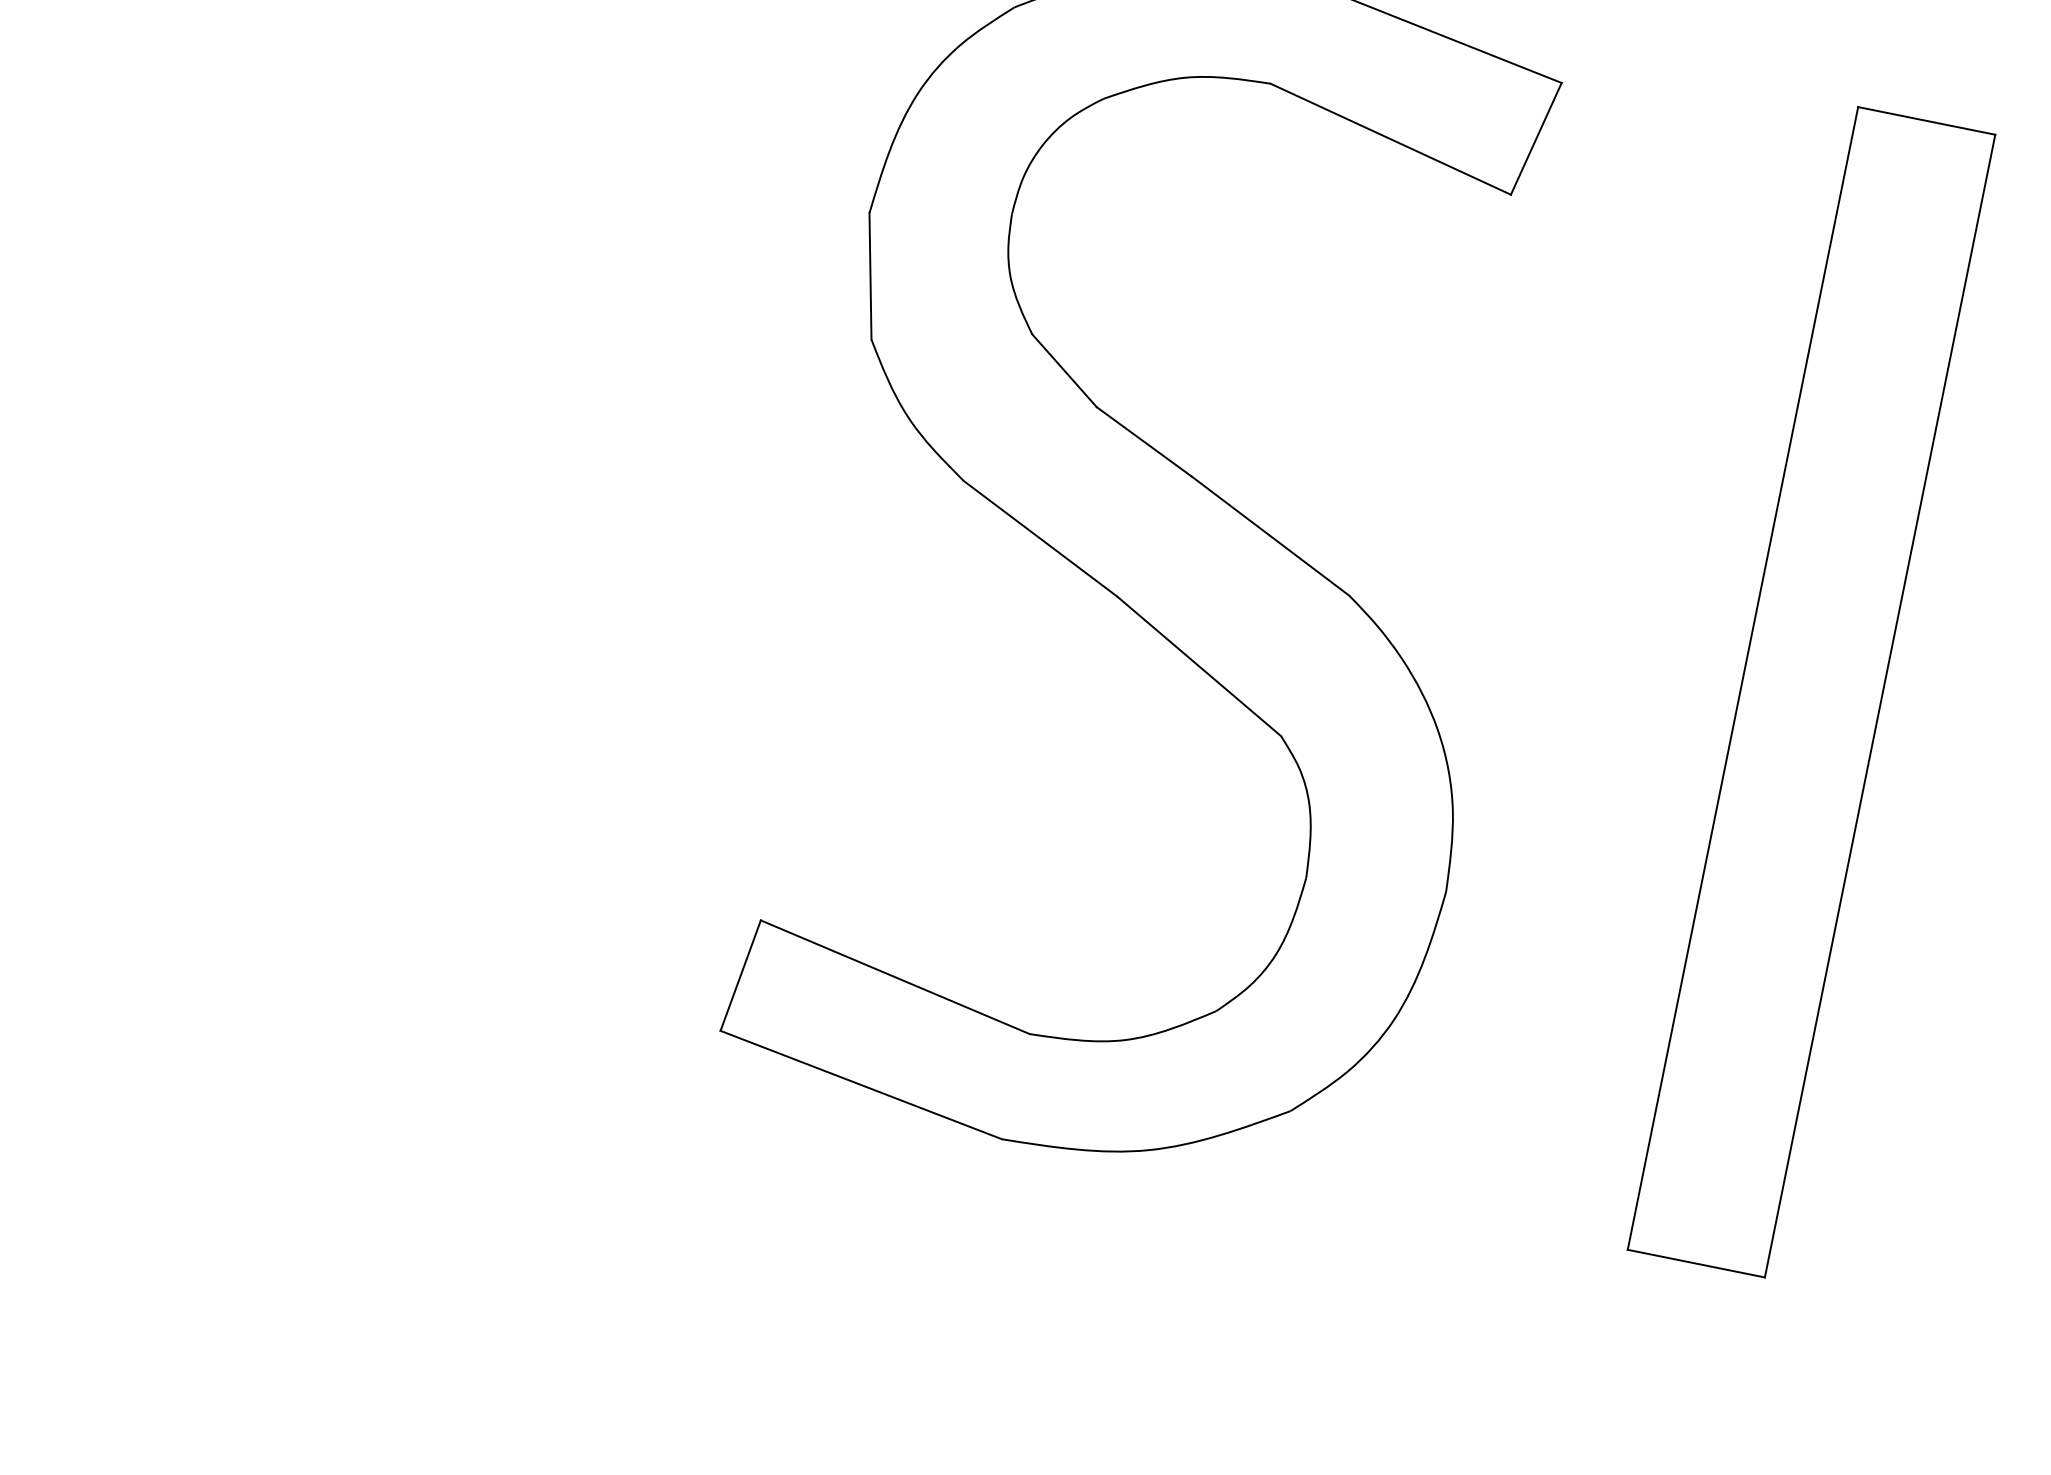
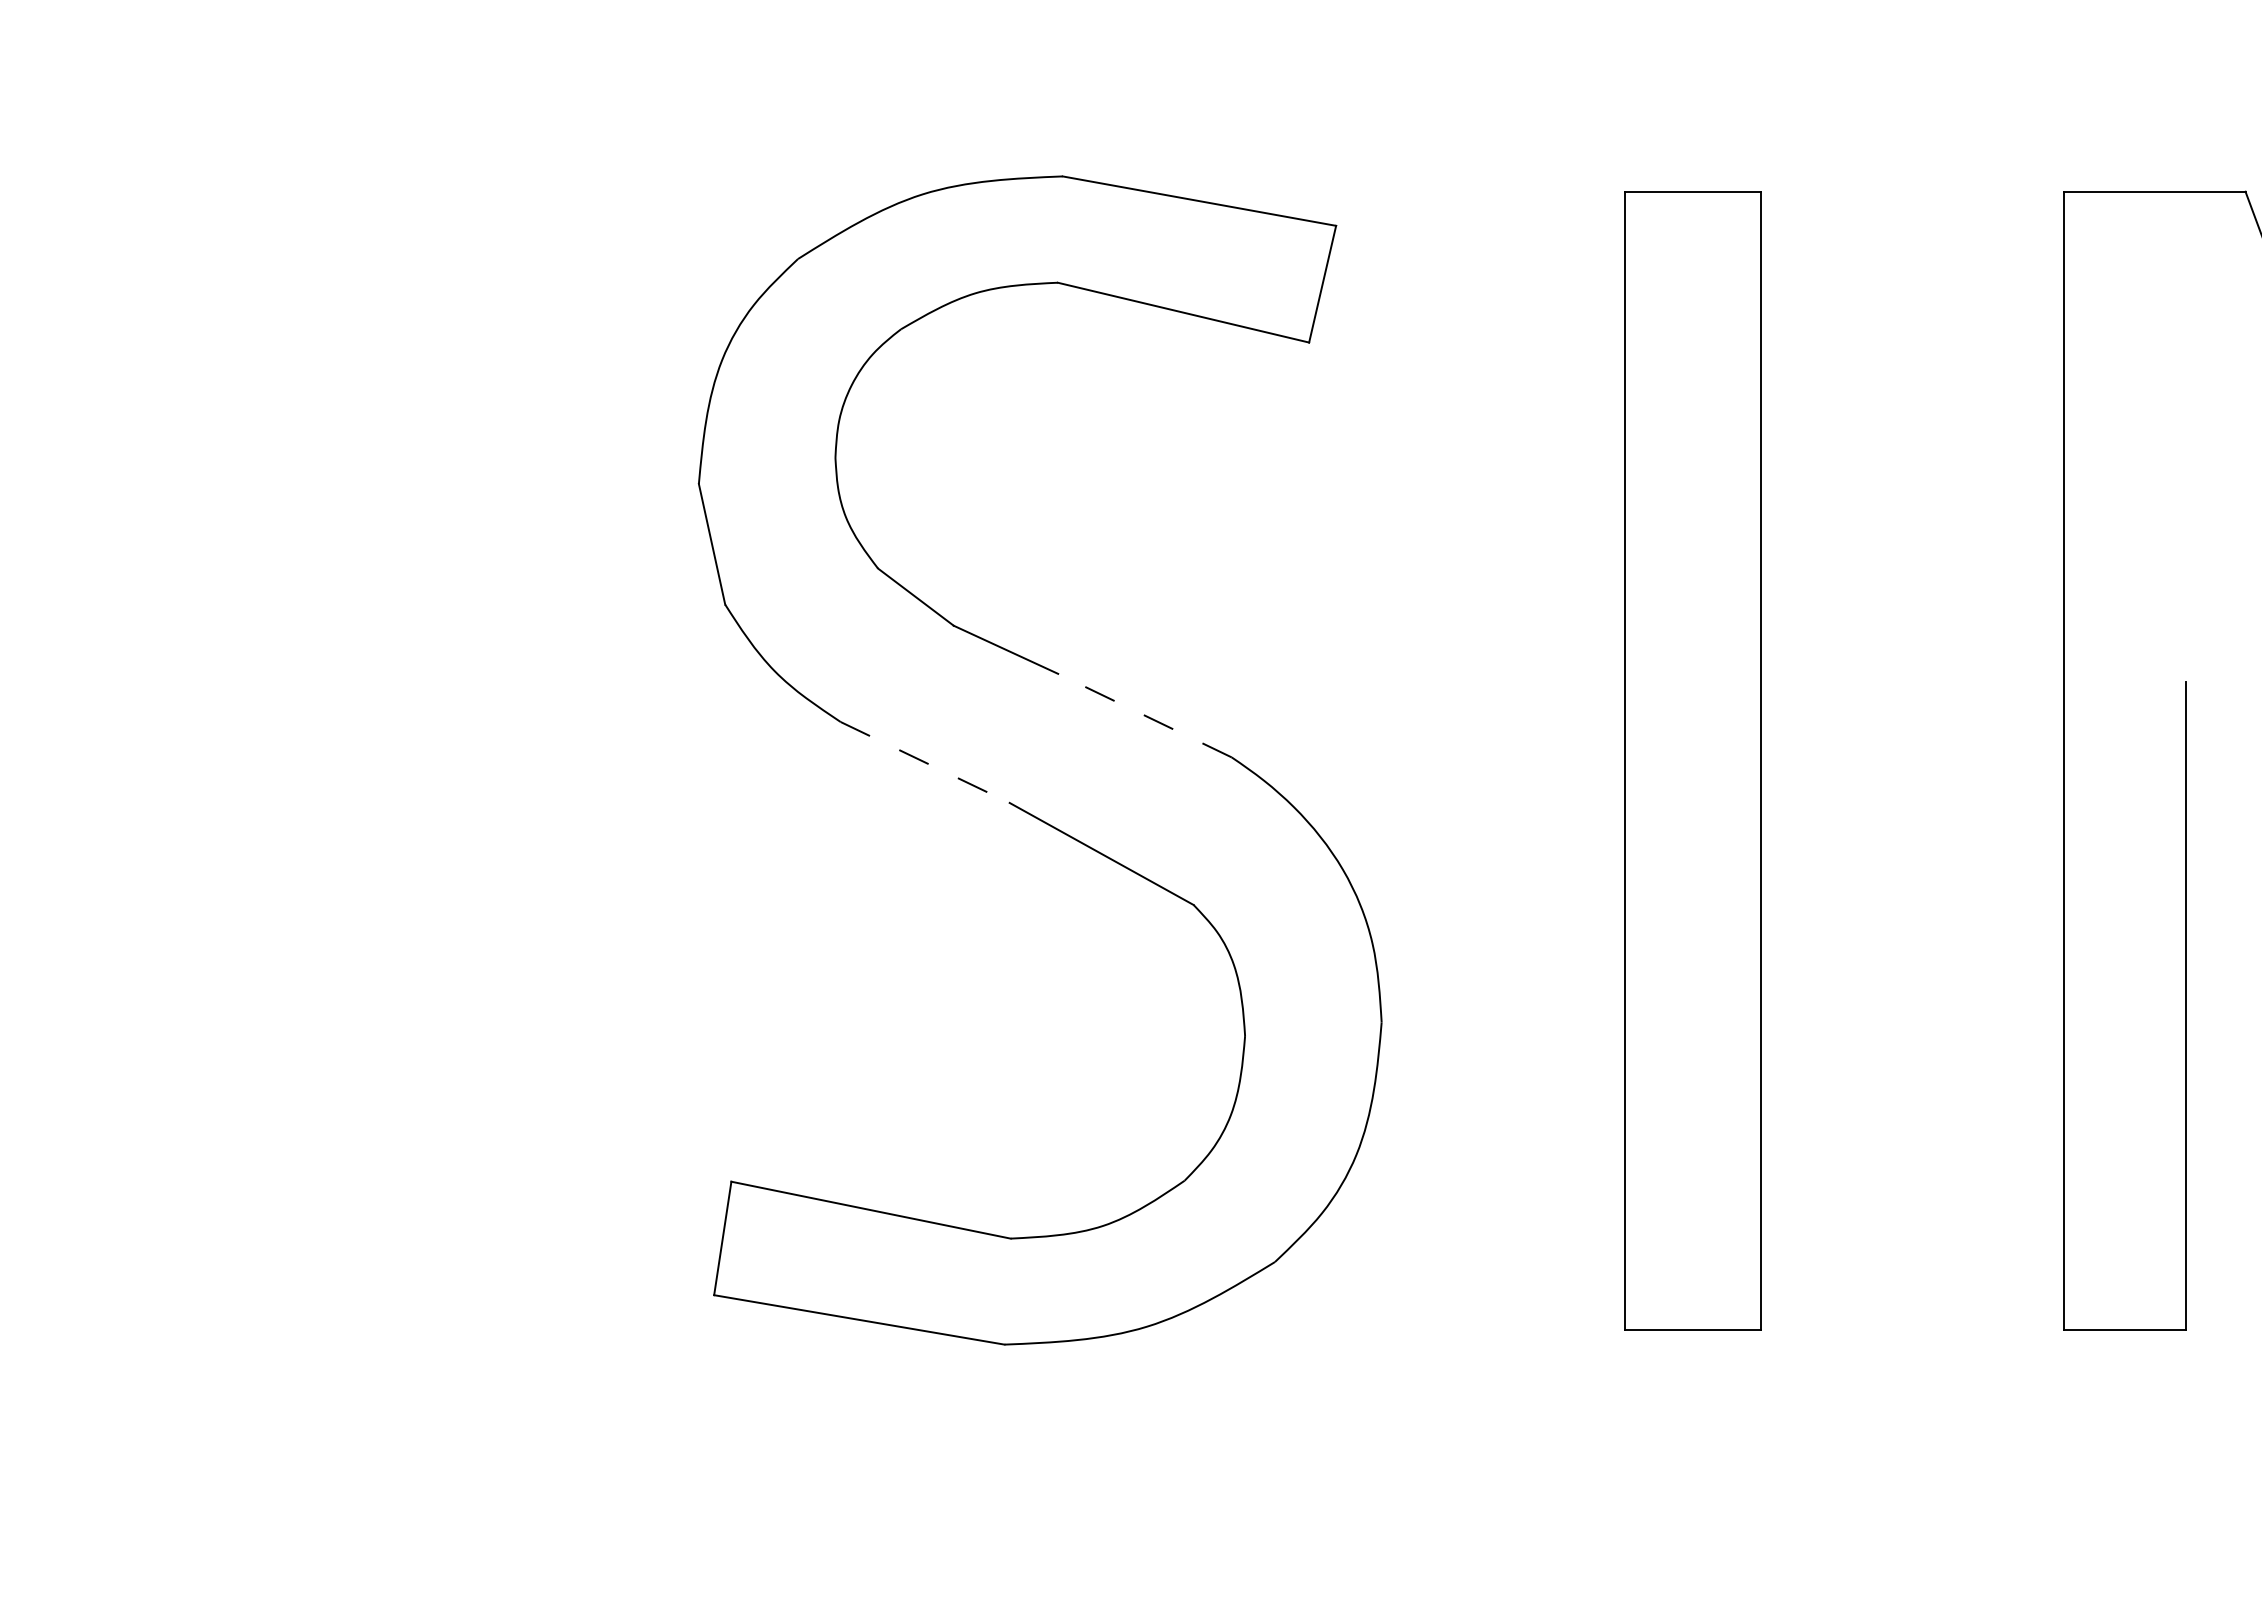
line: (1270, 535) -> (1144, 715), solid -> dashed
line: (1040, 538) -> (925, 762), solid -> dashed

